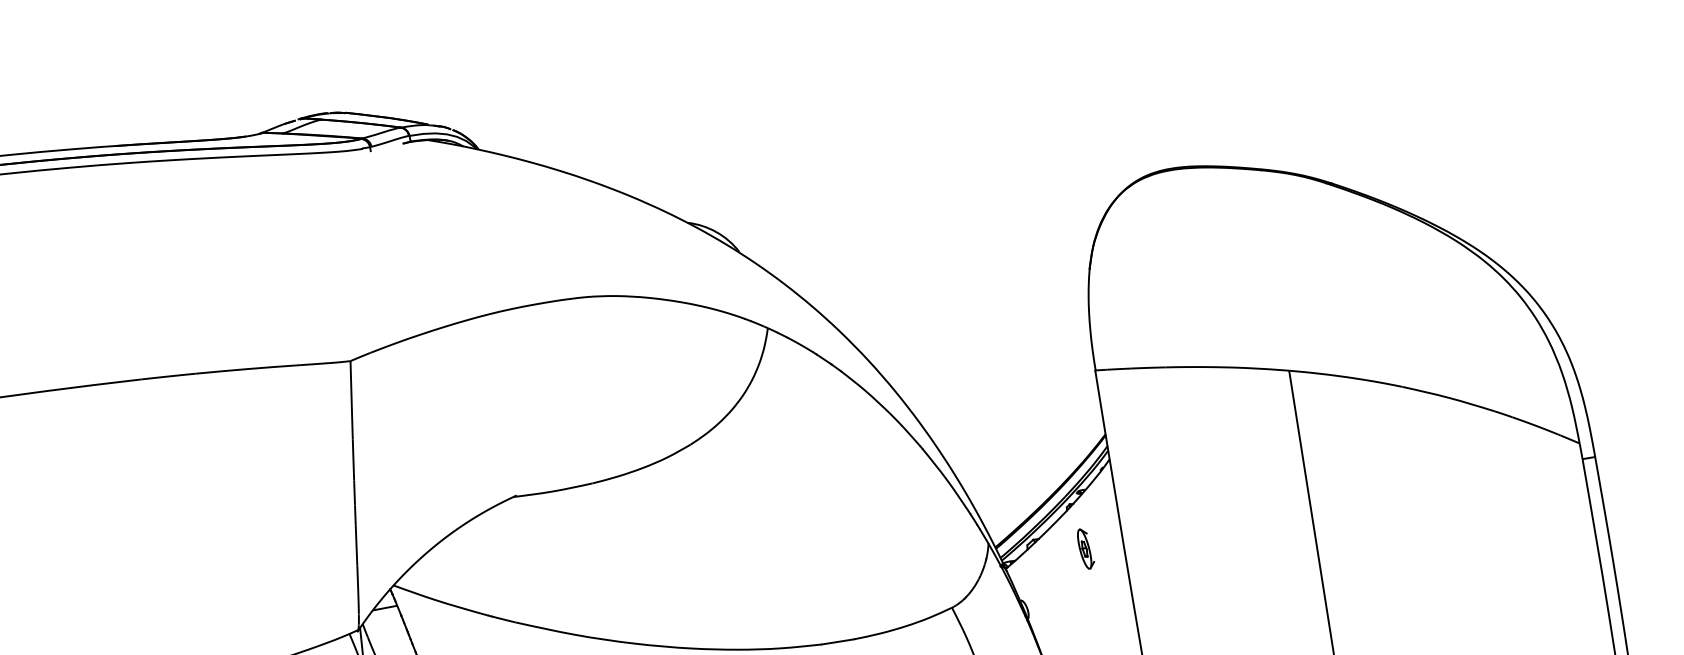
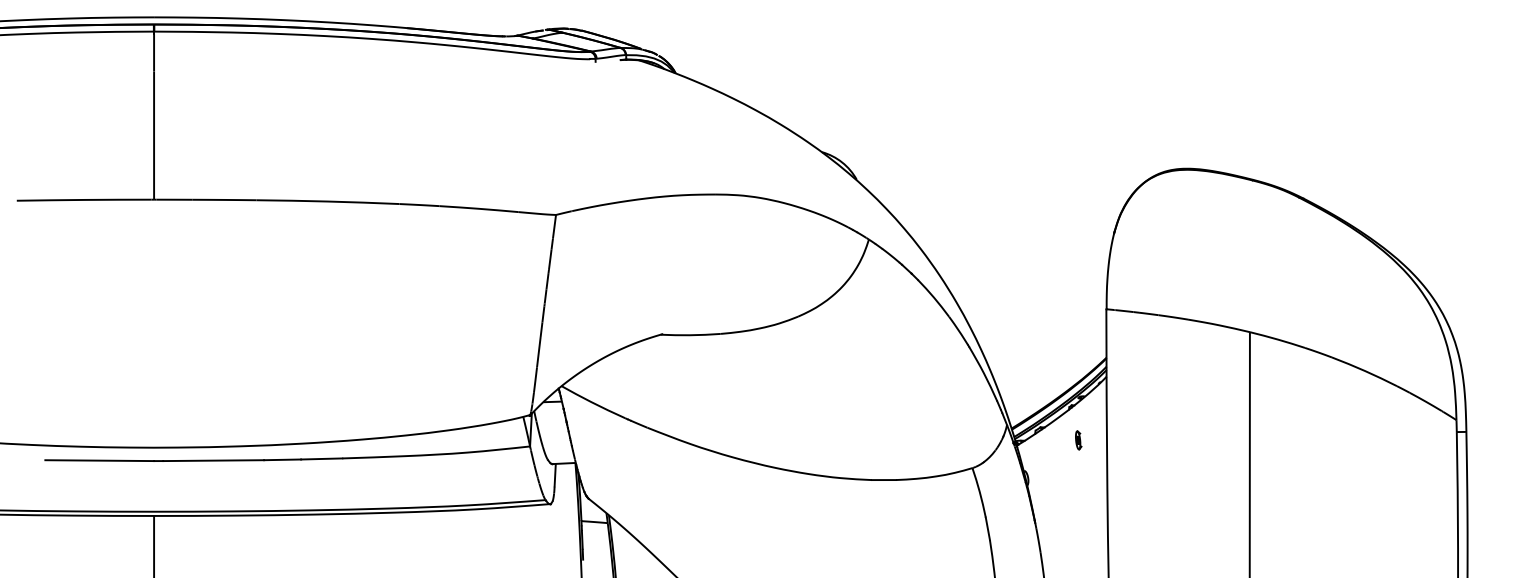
part: (1085, 549) -> (1078, 440), size x0.6

